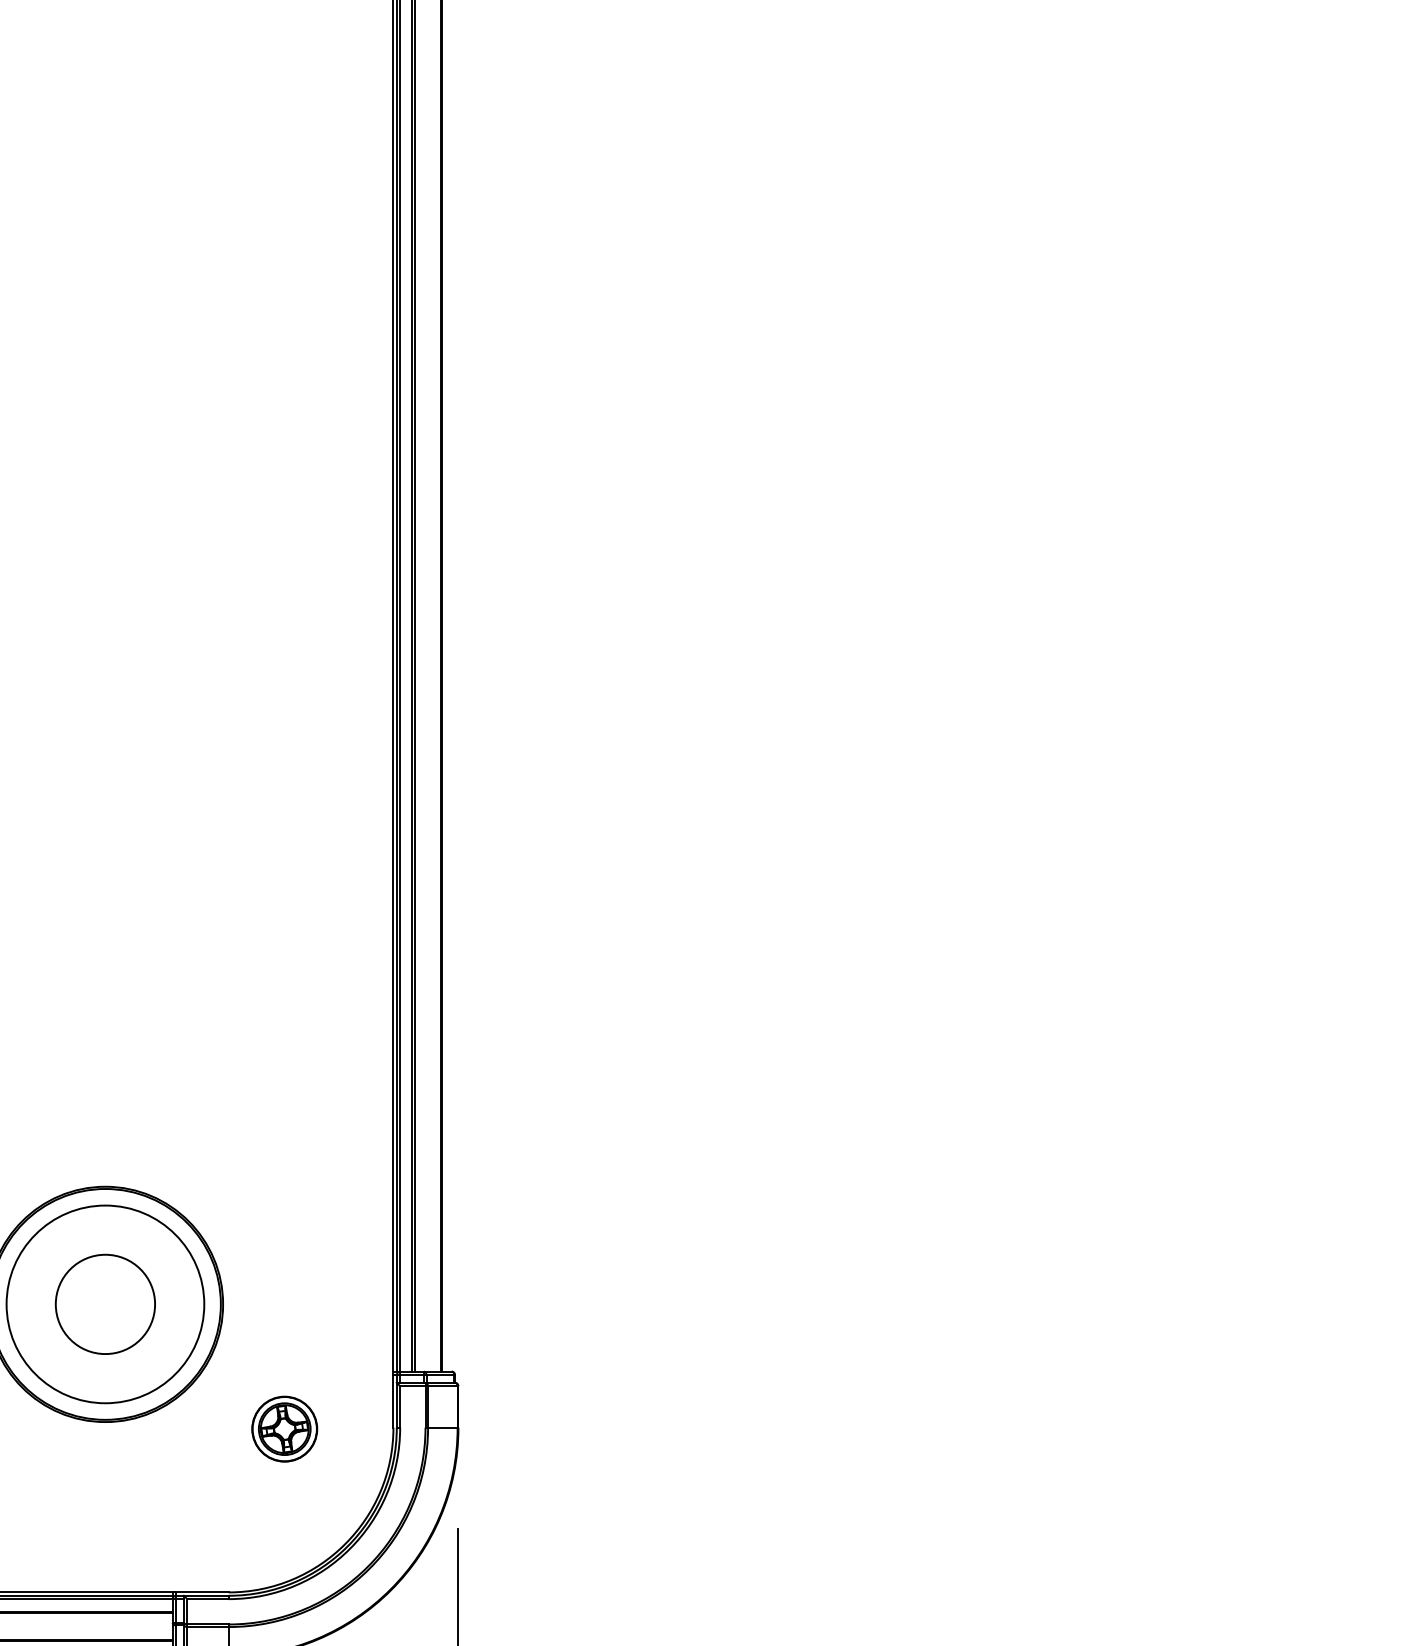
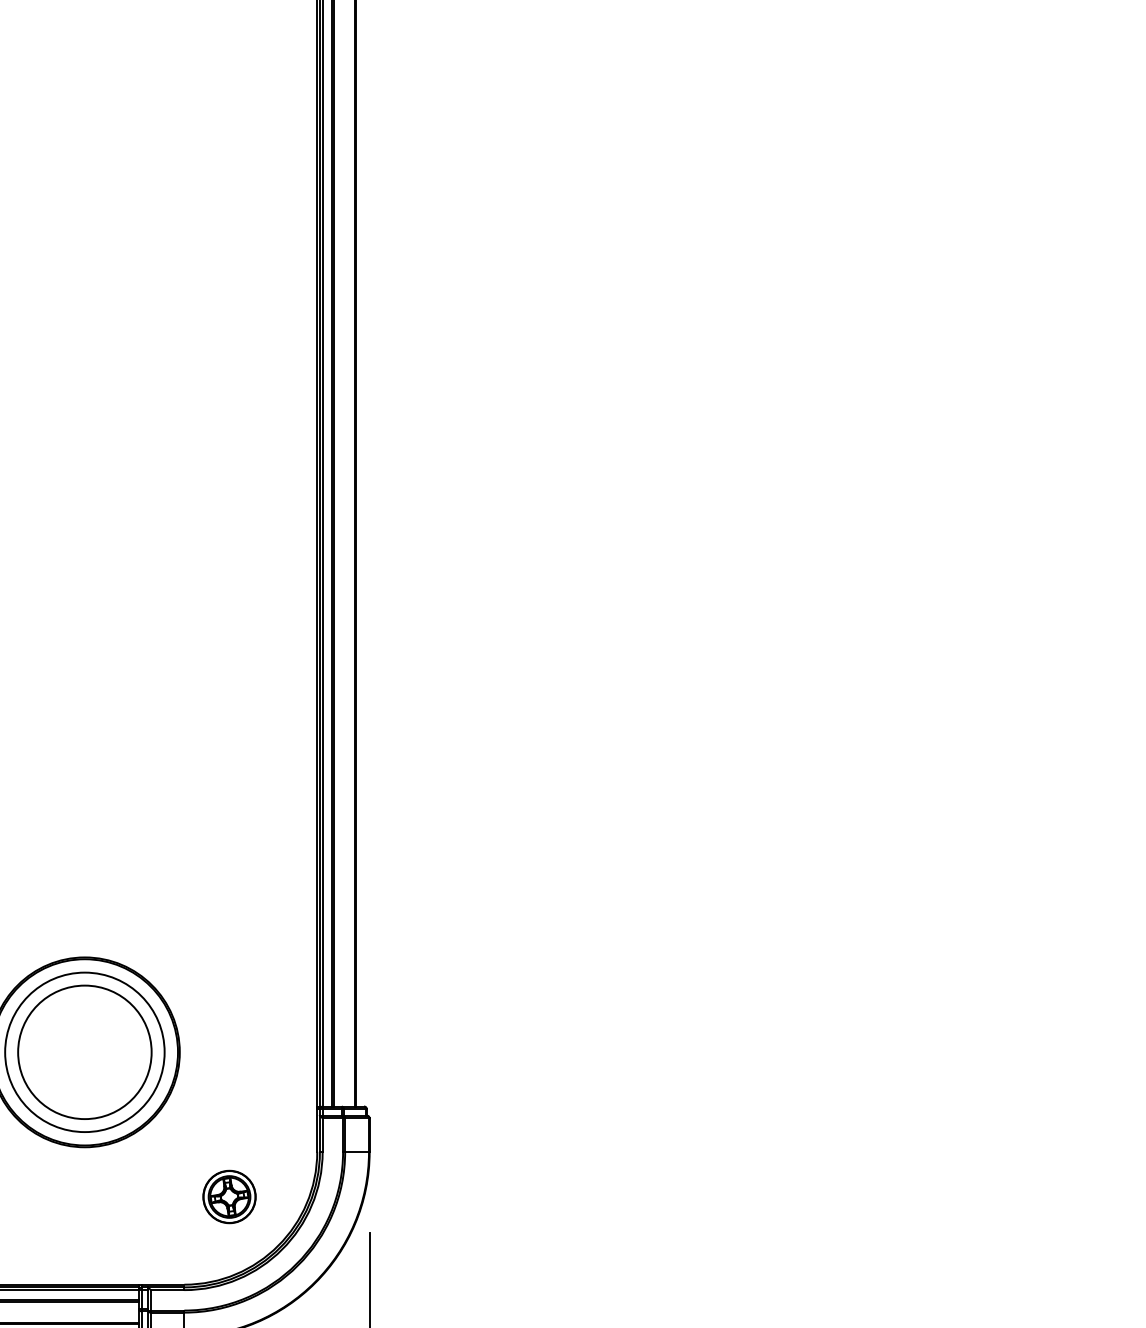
circle: (104, 1304) -> (84, 1052), size x1.67
part: (284, 1428) -> (229, 1196), moved

